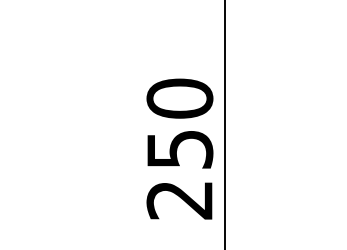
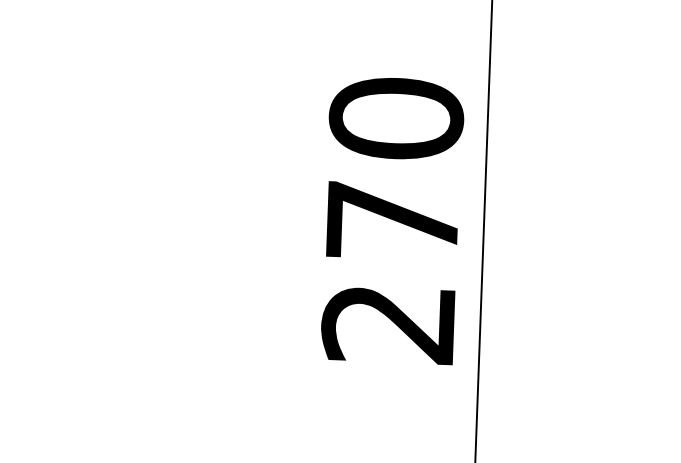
text: (180, 149) -> (393, 221), 250 -> 270

